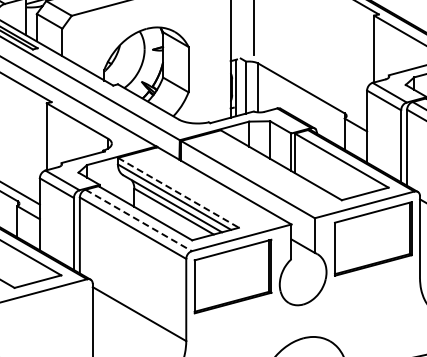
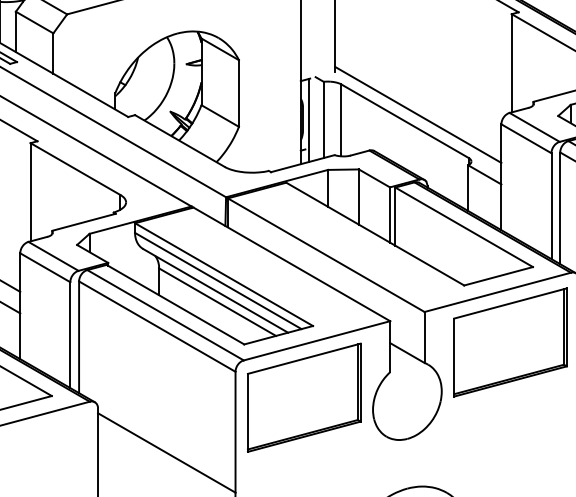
line: (310, 83) -> (418, 113), added
line: (178, 192) -> (224, 274), dashed -> solid
line: (139, 220) -> (166, 315), dashed -> solid

